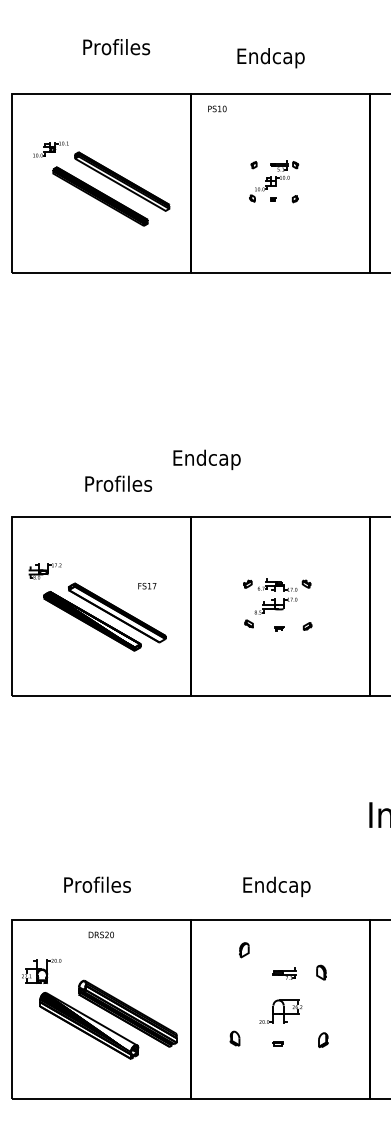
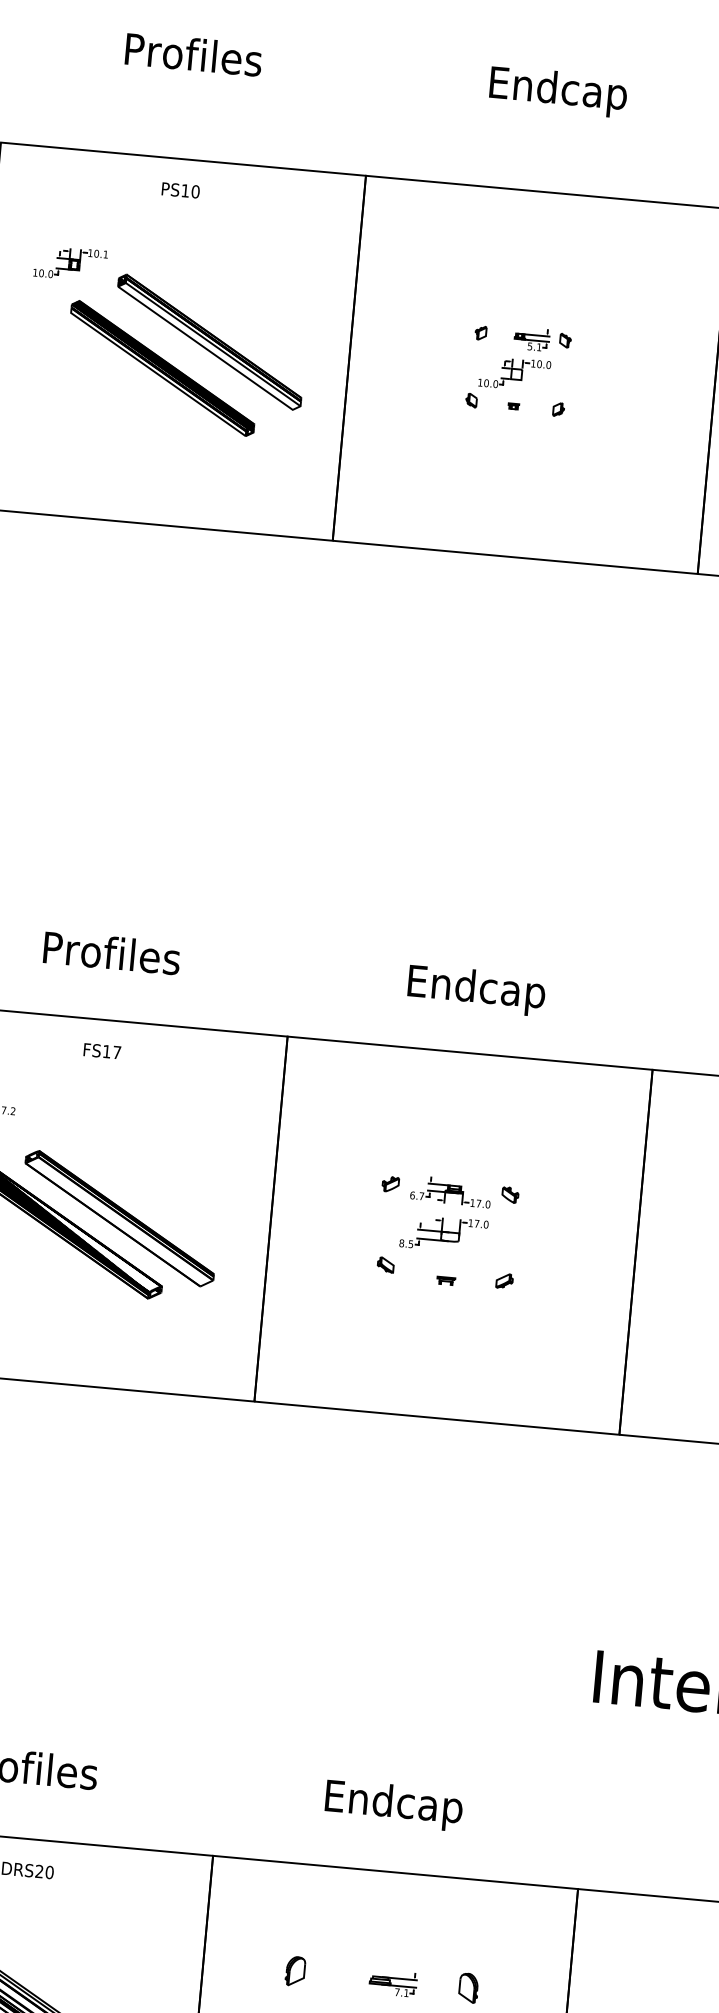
text: (116, 47) -> (193, 55), moved
text: (270, 58) -> (557, 92), moved
text: (217, 108) -> (181, 189), moved
text: (206, 459) -> (475, 989), moved
text: (118, 483) -> (111, 952), moved
text: (147, 586) -> (102, 1051), moved
part: (244, 950) -> (295, 1971), moved

